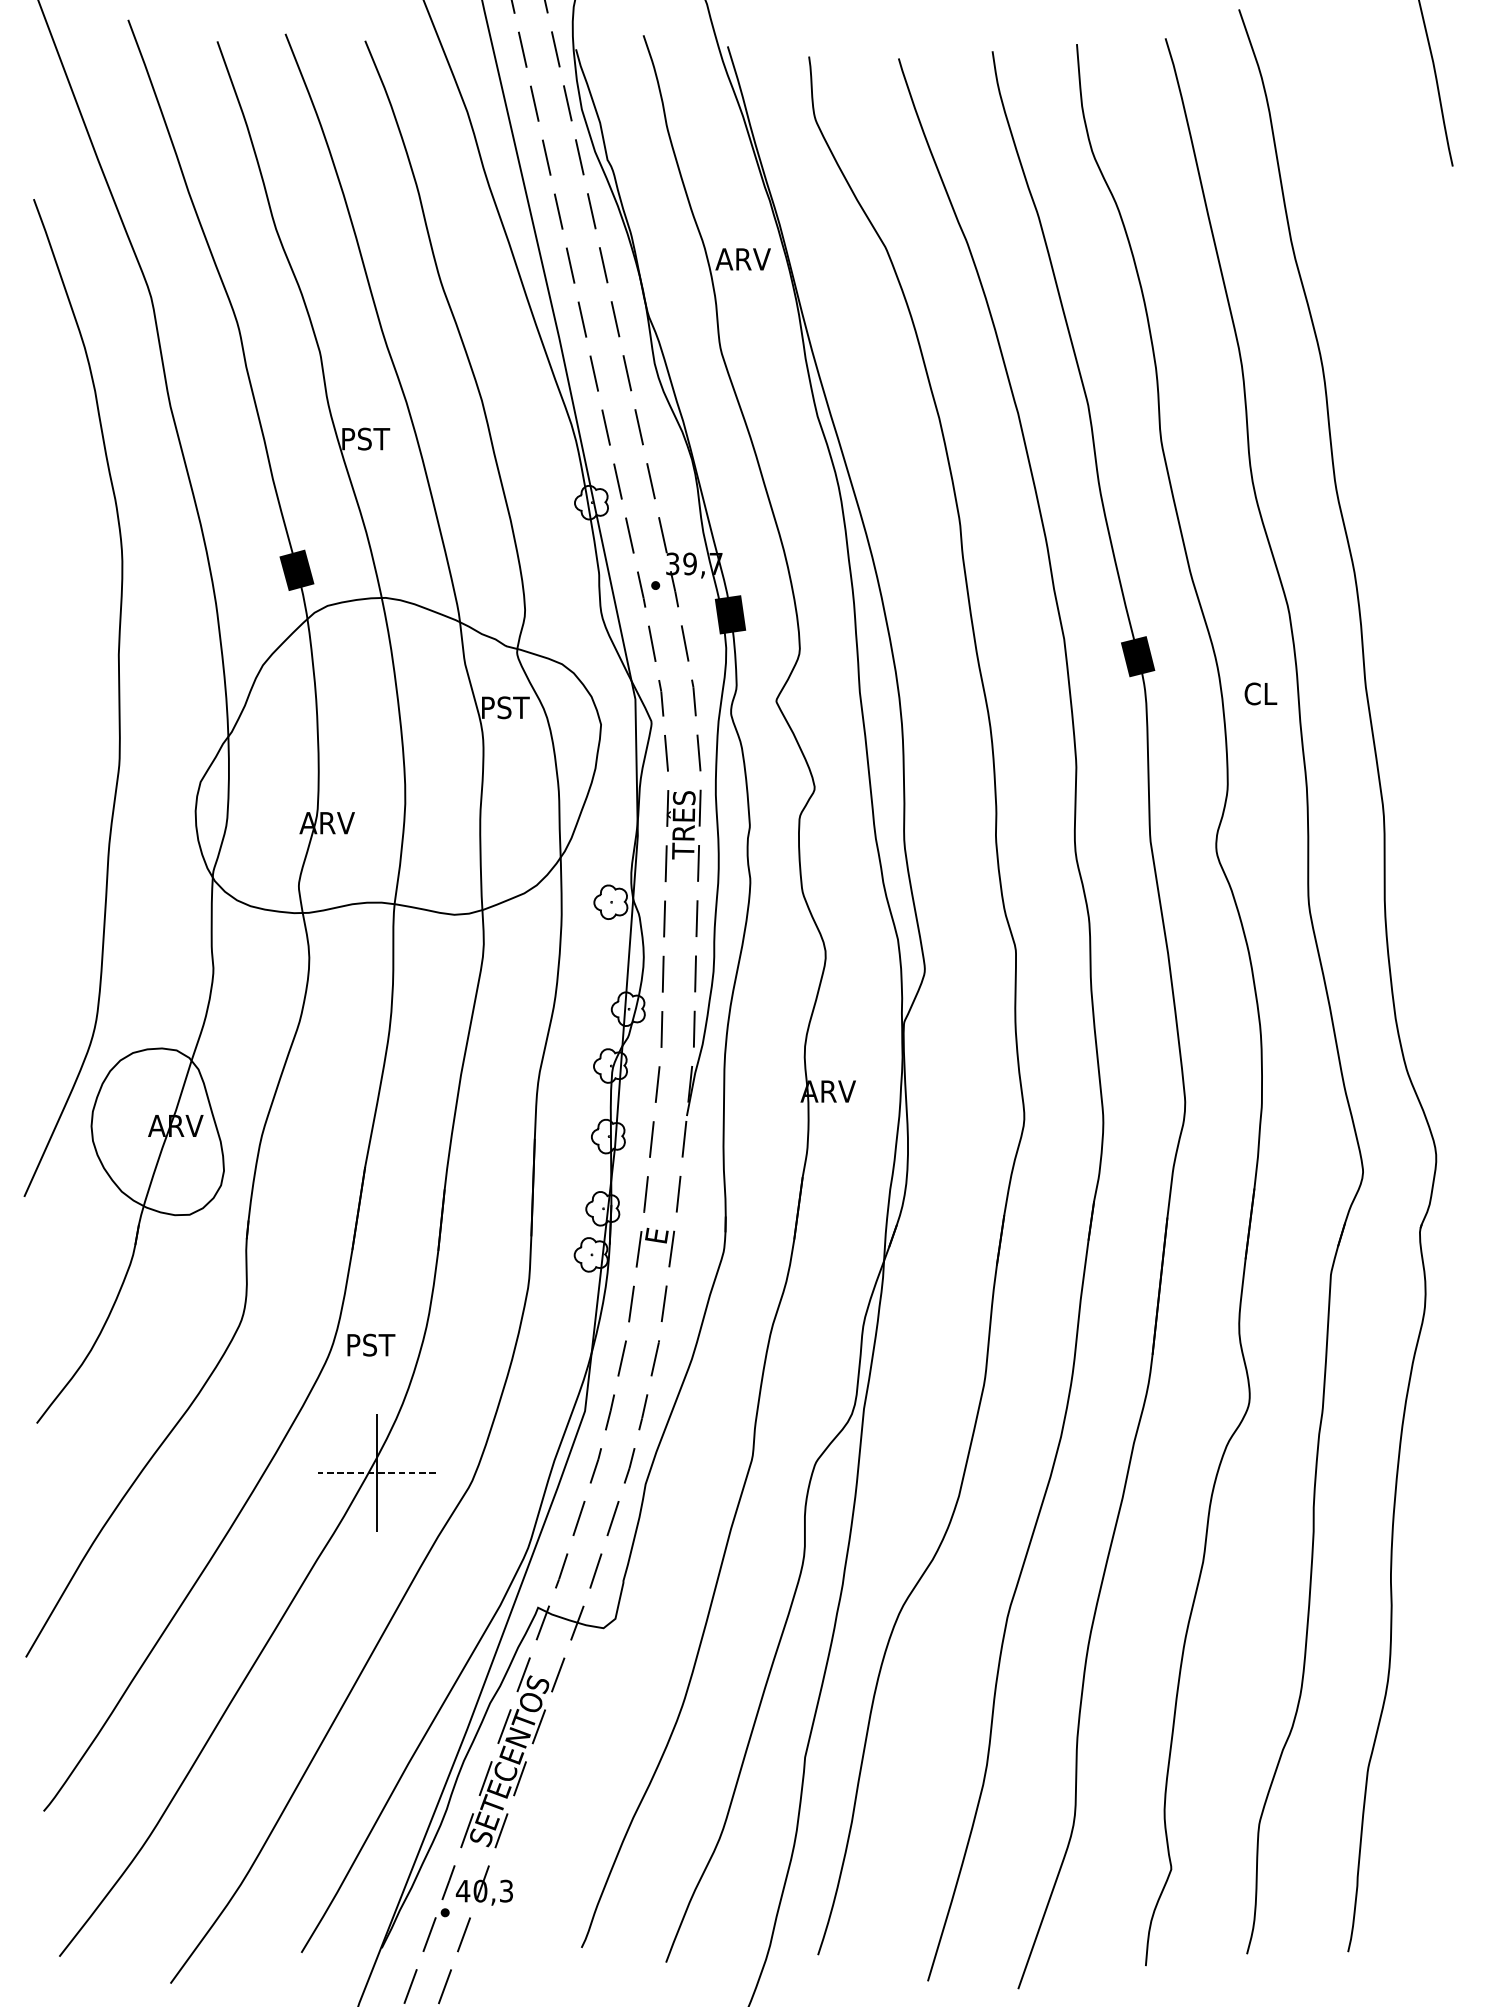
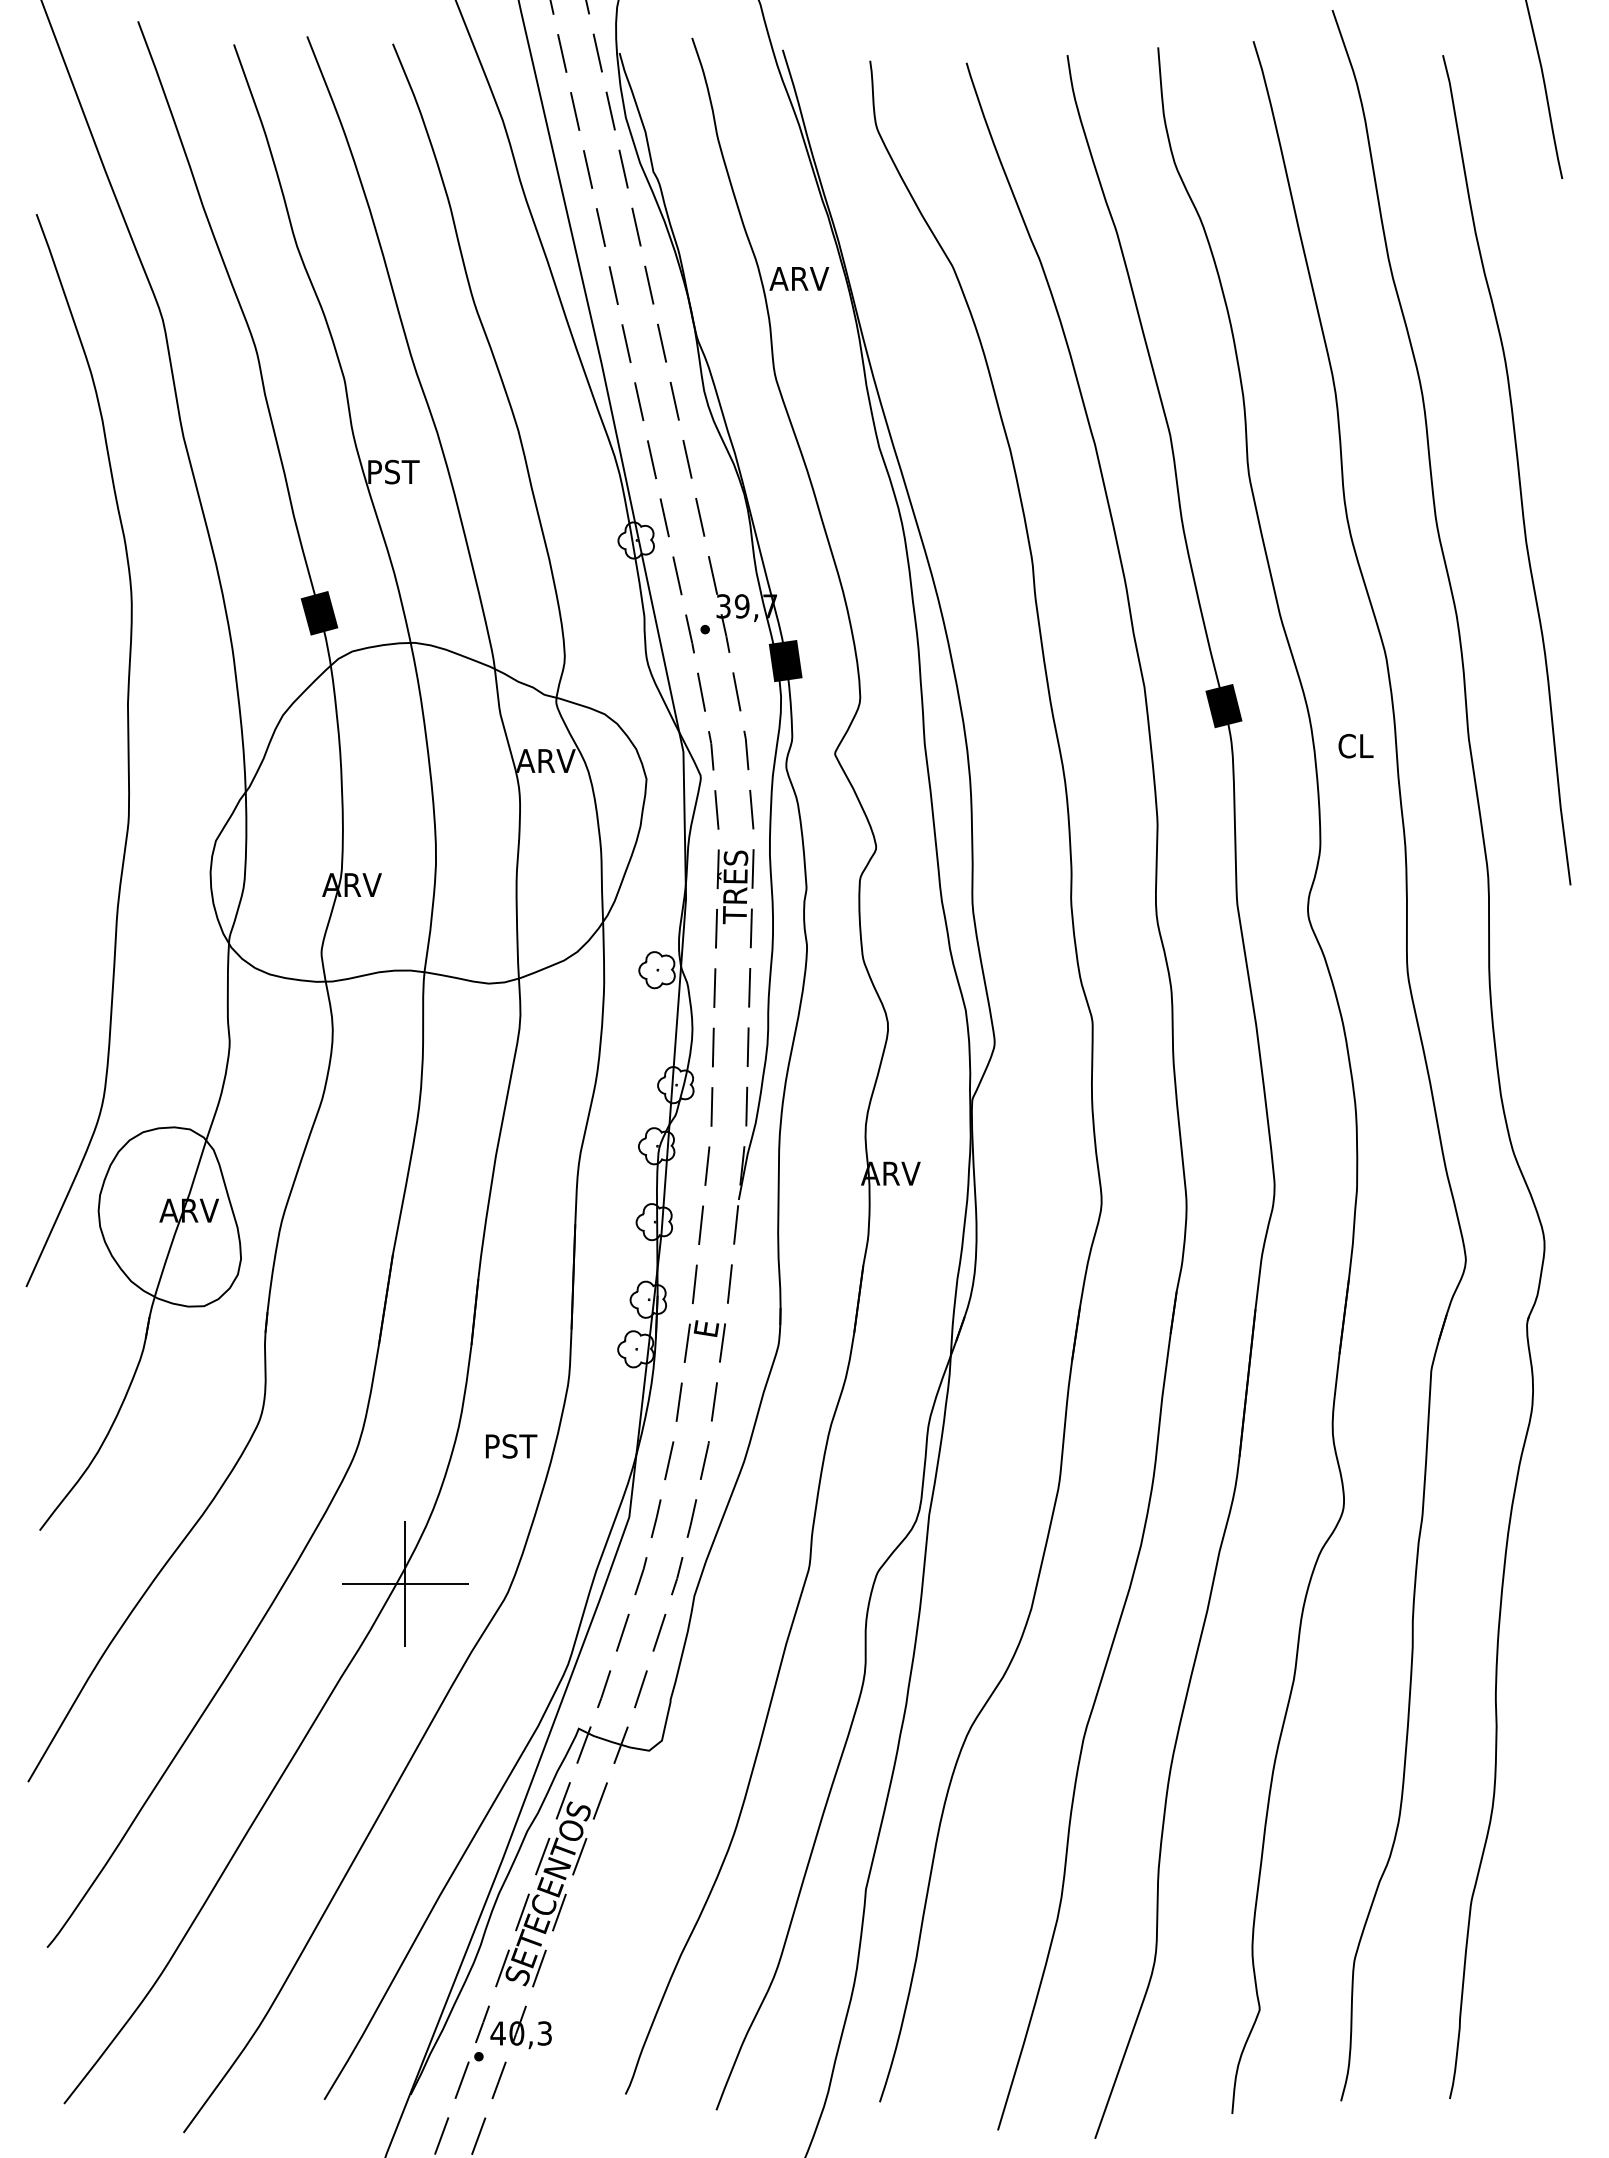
curve: (1411, 437) -> (1517, 470), added
text: (507, 707) -> (545, 760), PST -> ARV
text: (371, 1345) -> (511, 1446), moved
line: (375, 1472) -> (404, 1583), dashed -> solid

